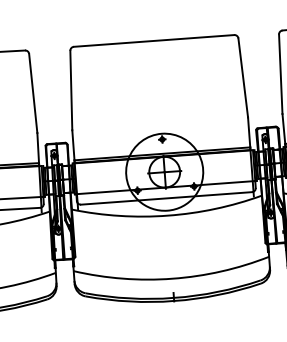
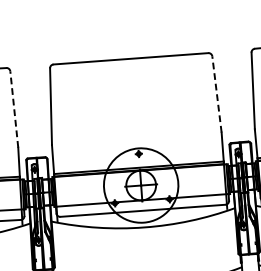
line: (243, 77) -> (217, 94), solid -> dashed
line: (33, 93) -> (14, 109), solid -> dashed

